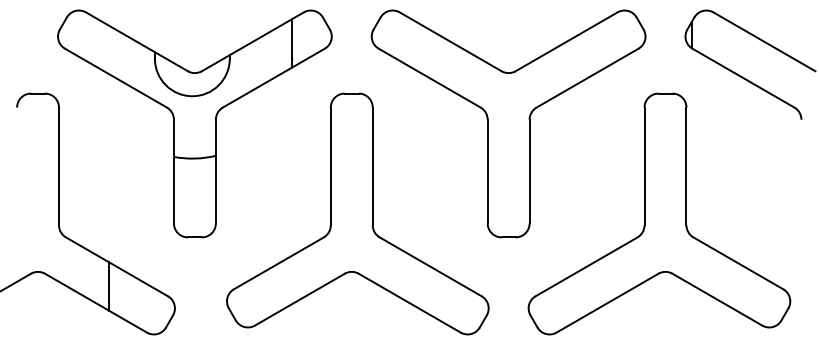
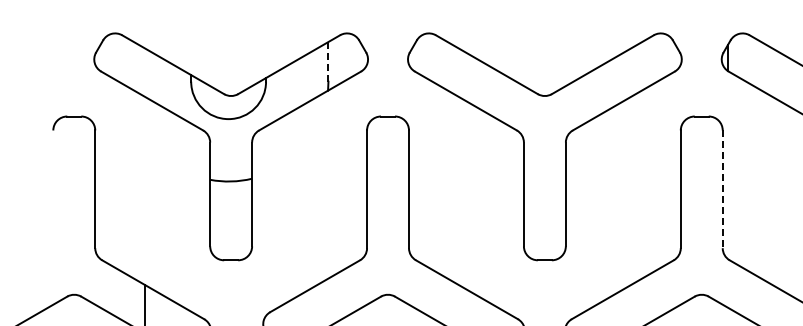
line: (292, 38) -> (328, 61), solid -> dashed
line: (686, 166) -> (722, 189), solid -> dashed

